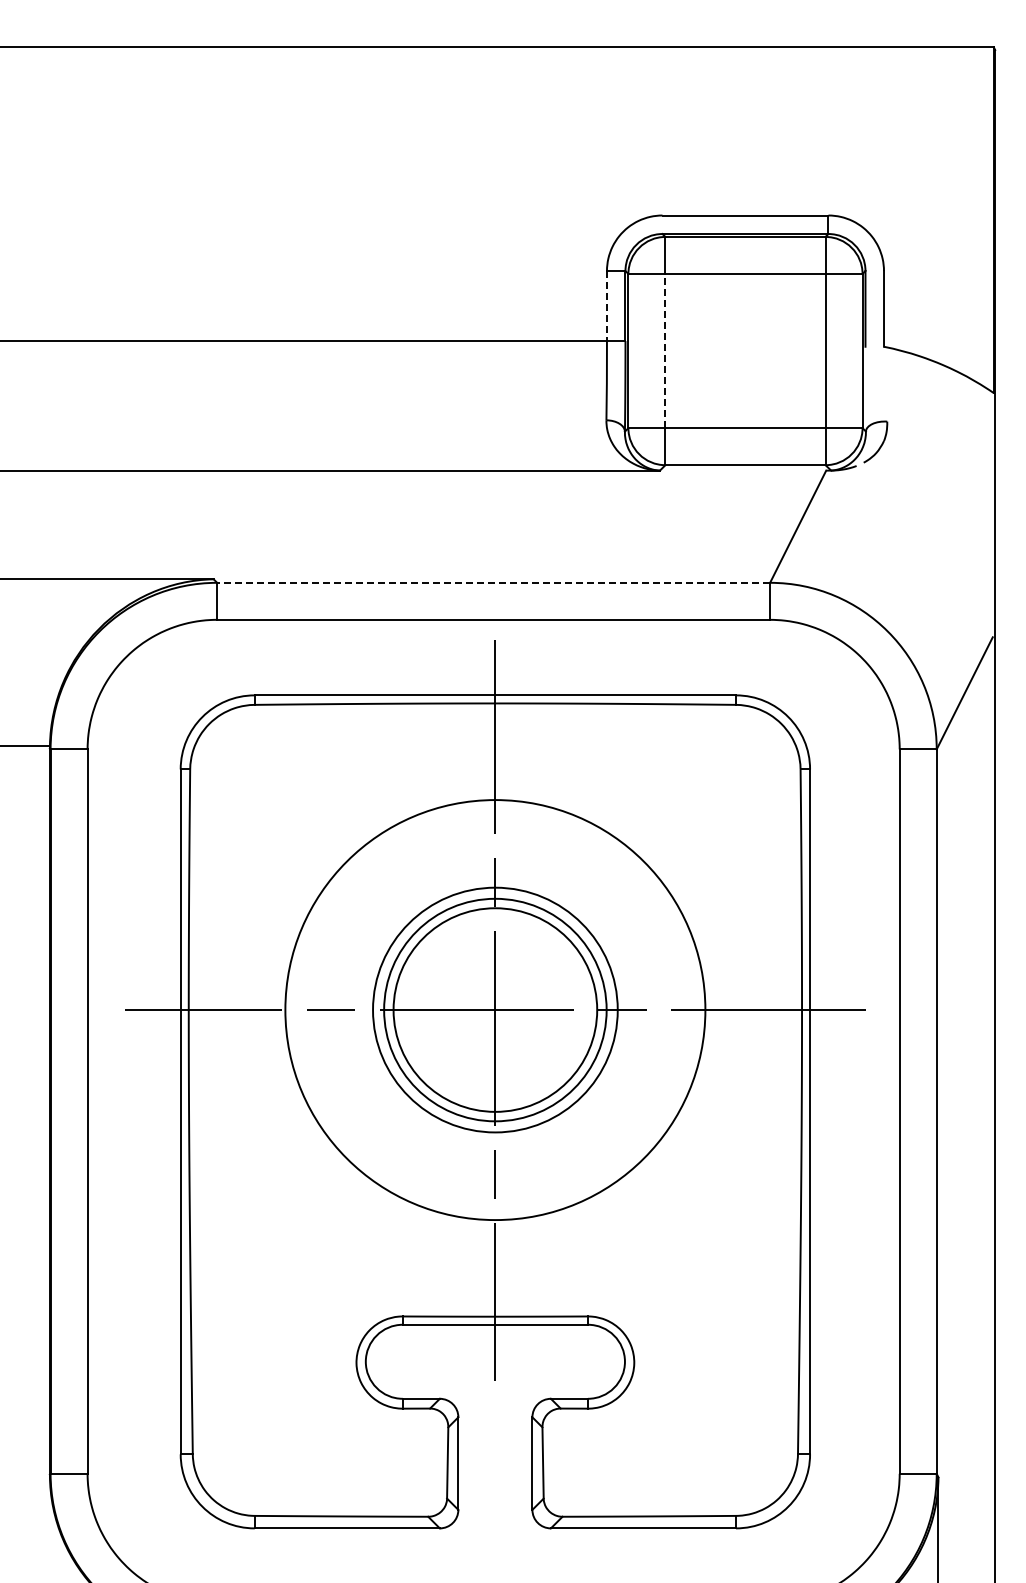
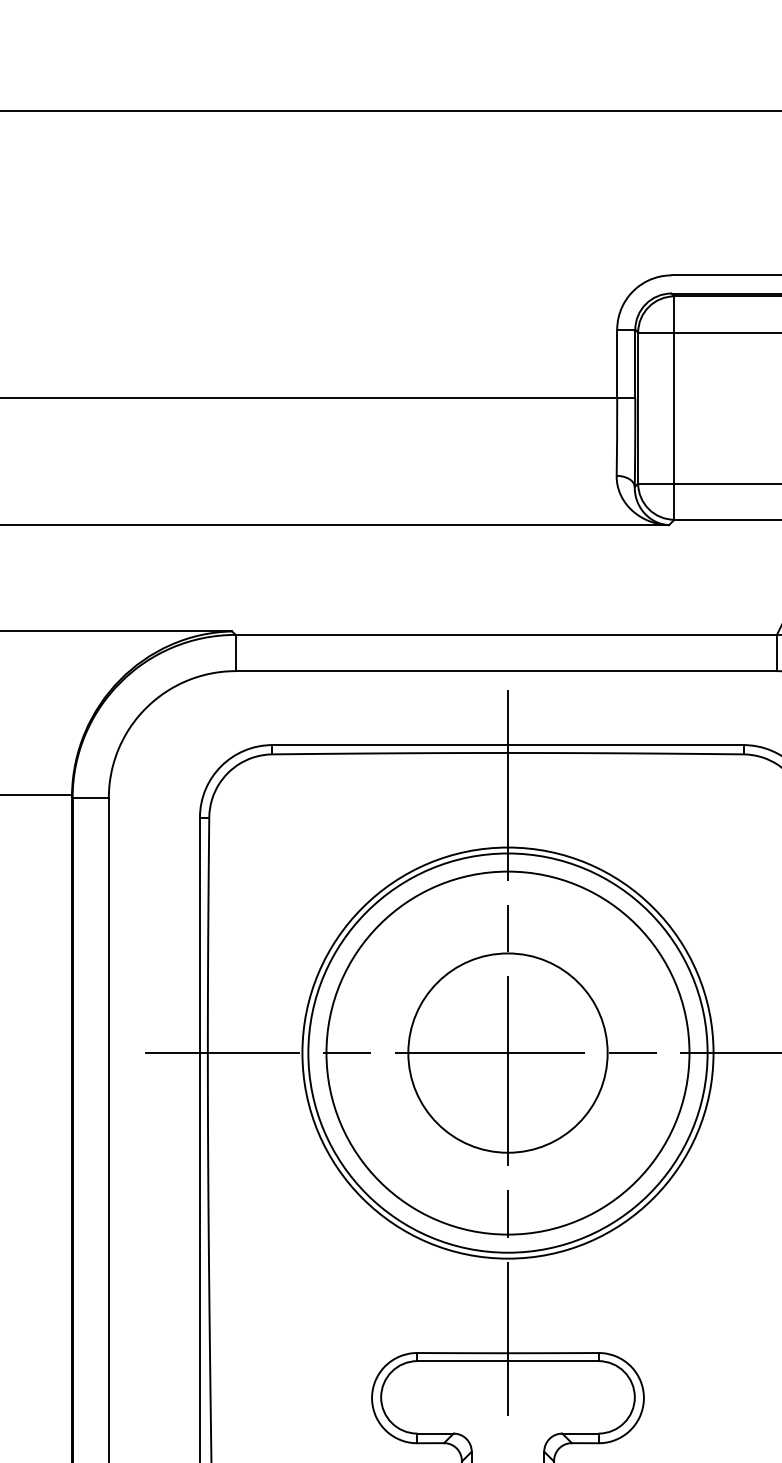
line: (606, 306) -> (616, 364), dashed -> solid
line: (665, 350) -> (674, 407), dashed -> solid
line: (493, 582) -> (506, 634), dashed -> solid
circle: (494, 1009) -> (507, 1052), size x1.67
circle: (495, 1010) -> (508, 1053), size x1.67

